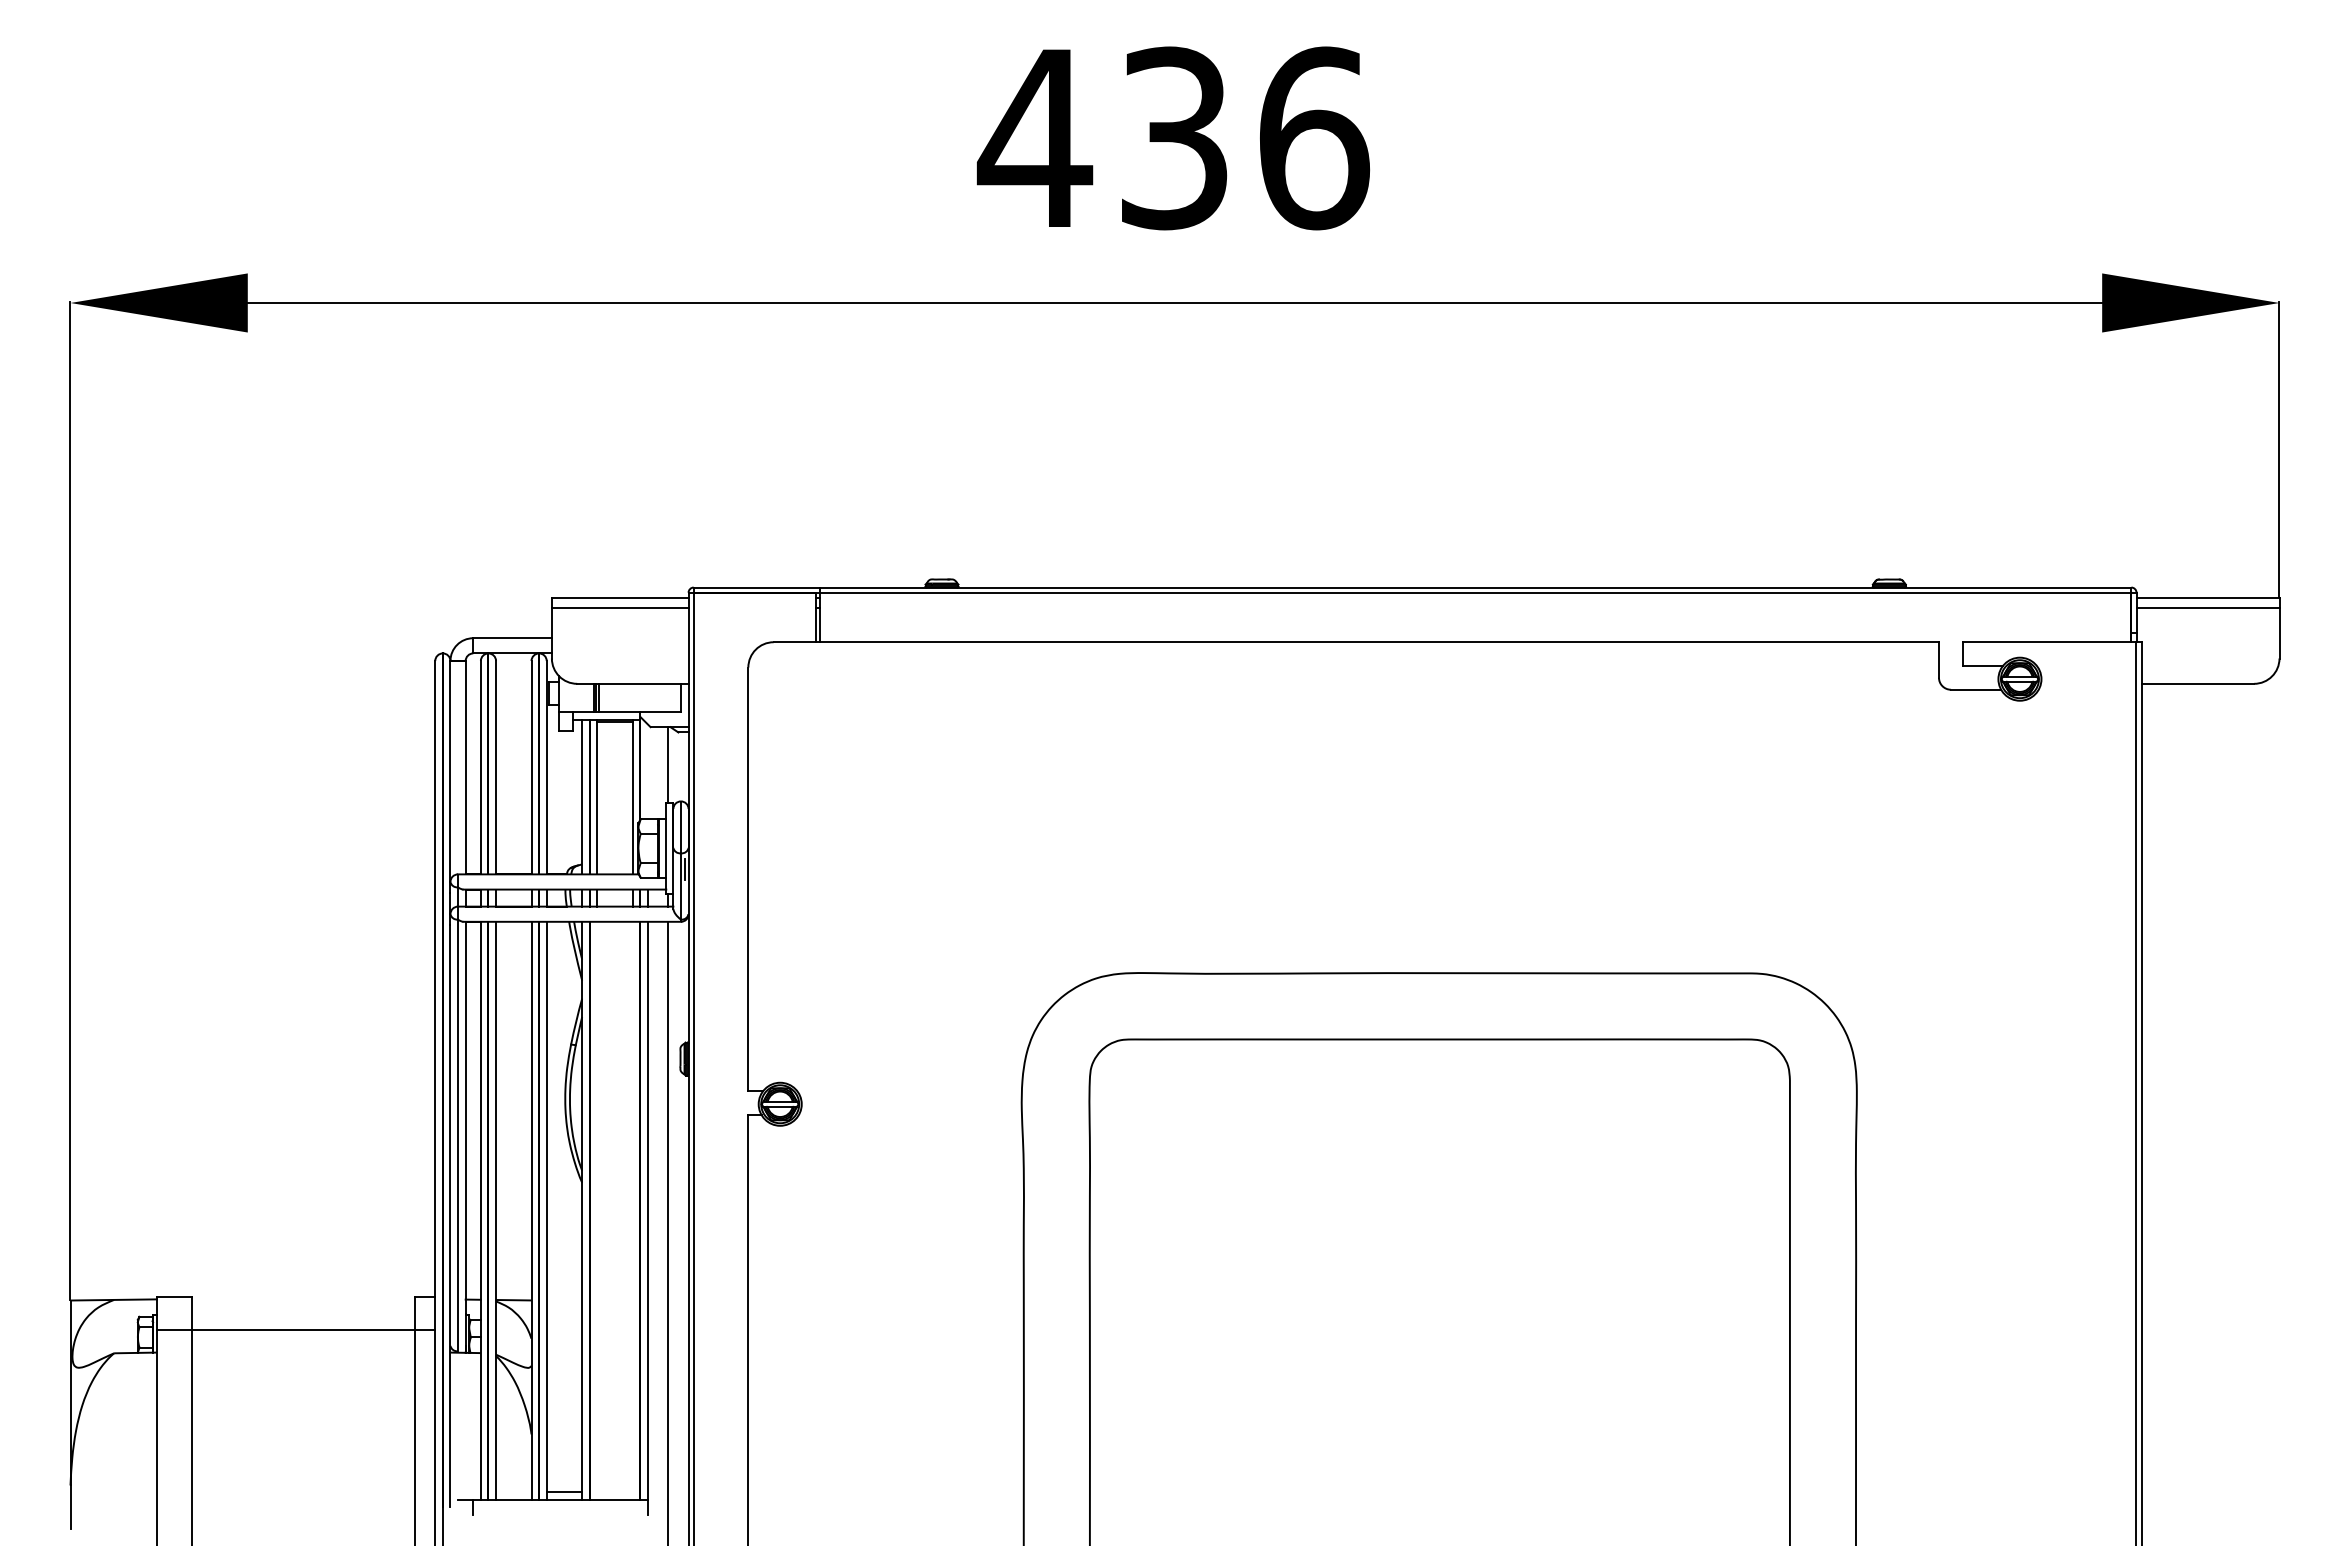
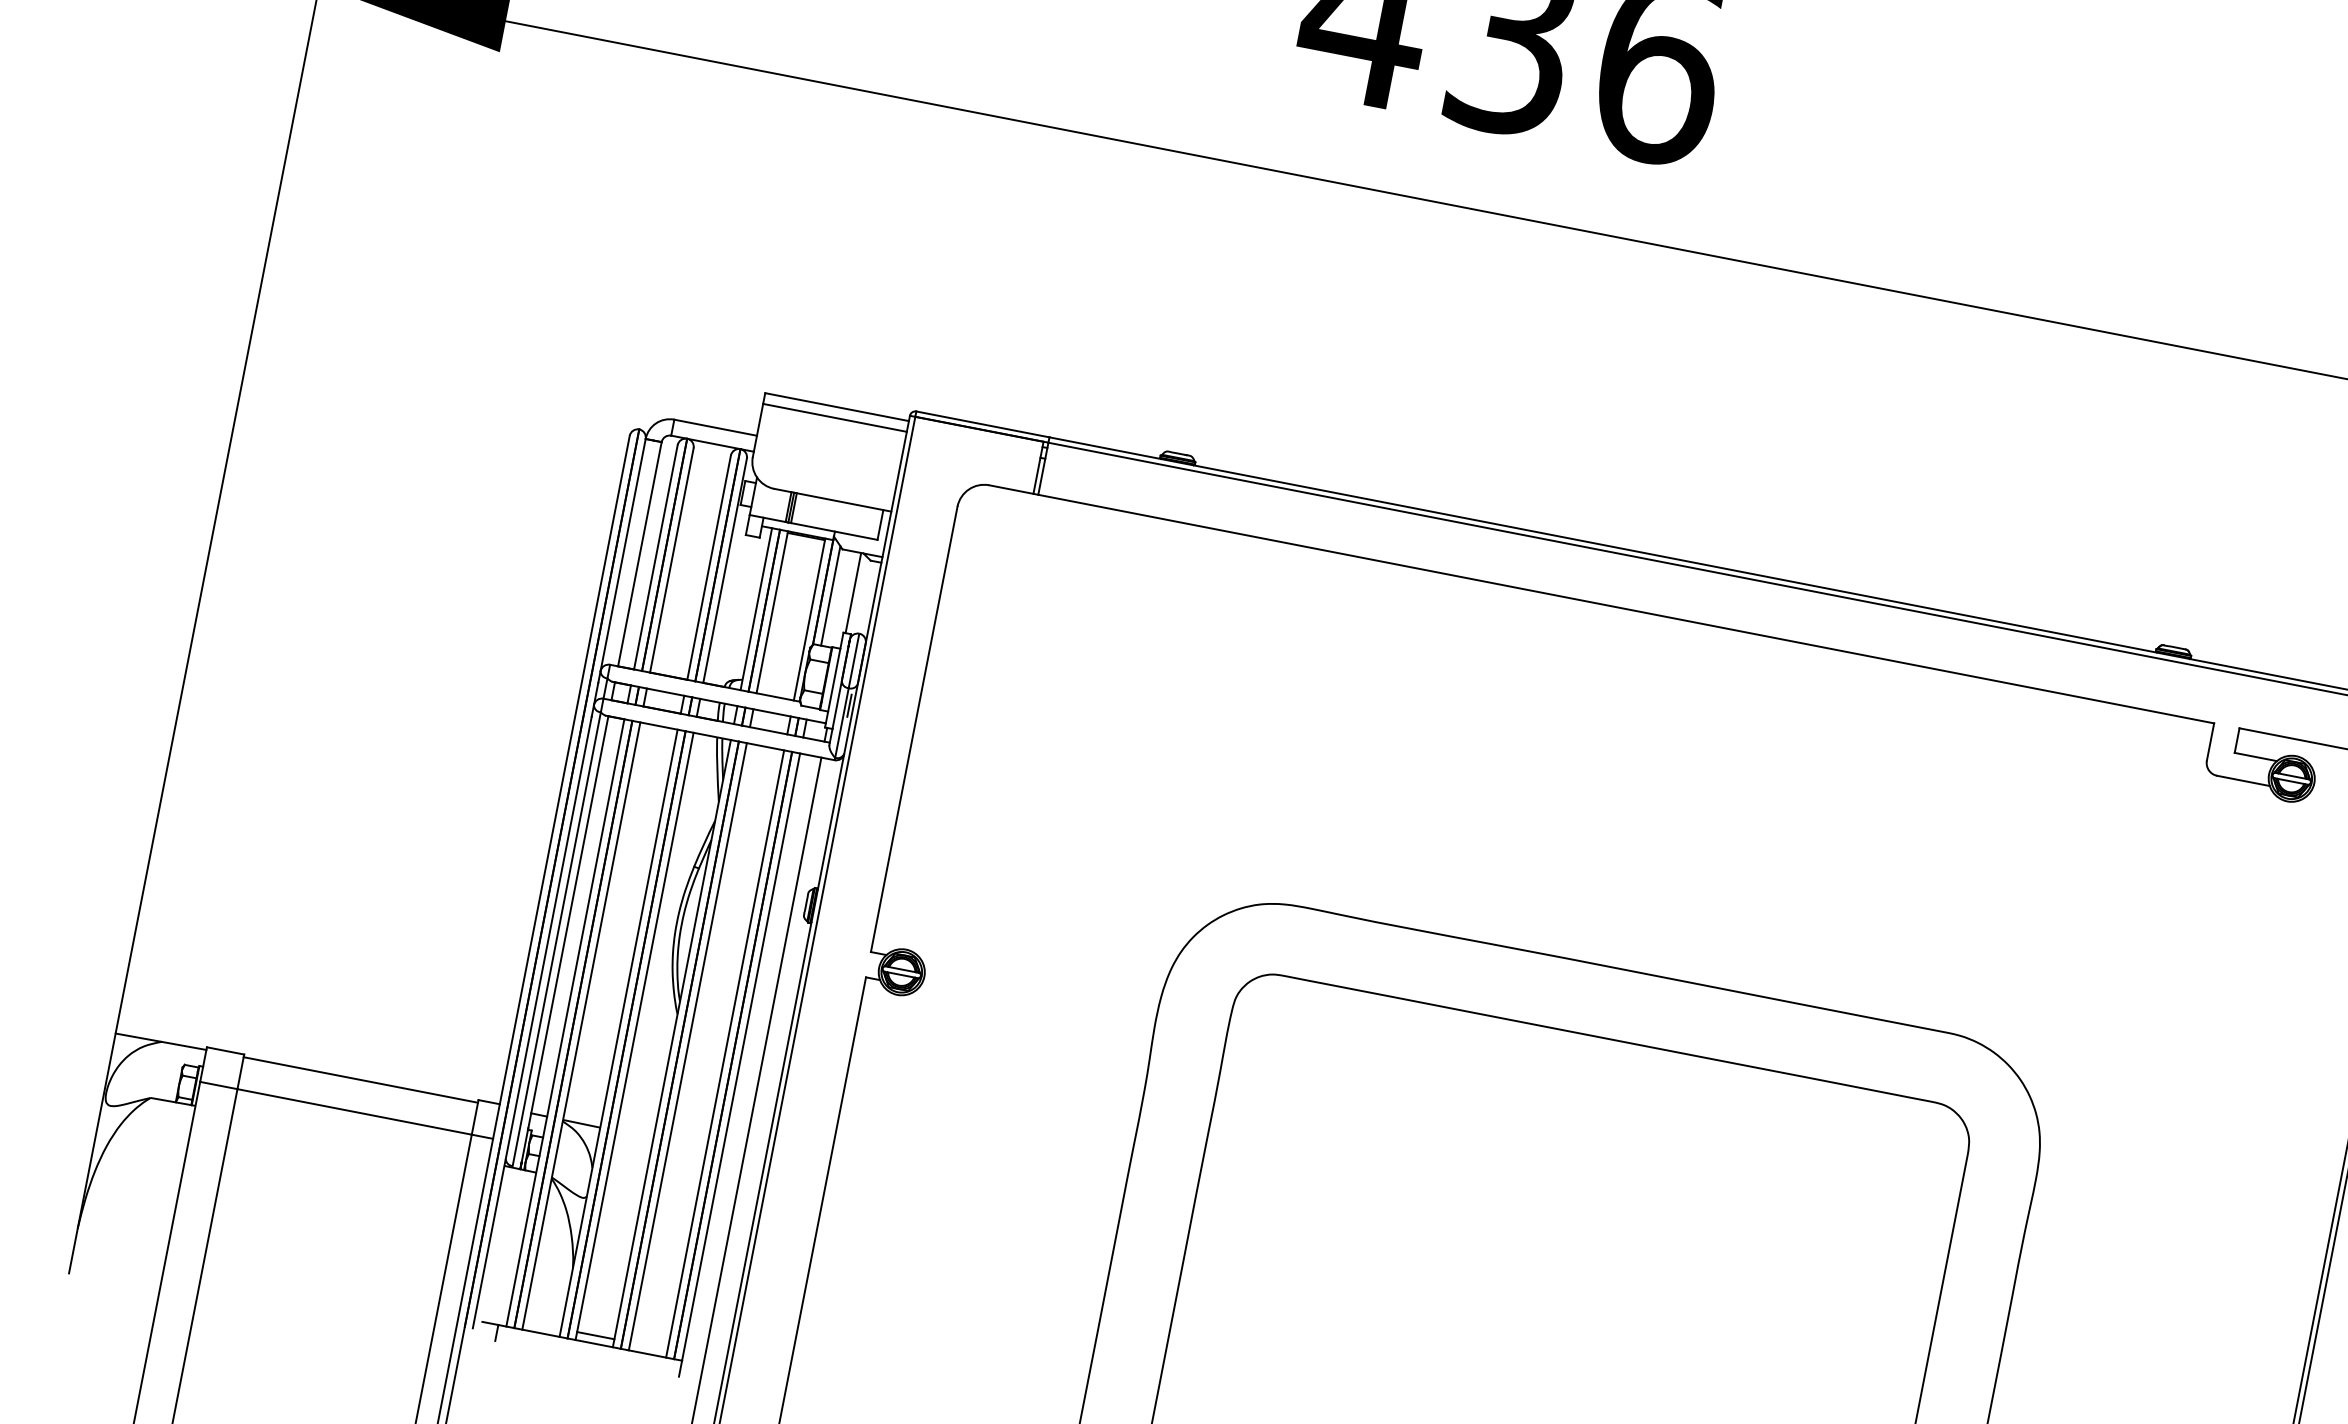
line: (648, 771) -> (831, 595), added
line: (597, 1210) -> (688, 1046), added
line: (632, 1210) -> (724, 1053), added
line: (303, 1299) -> (360, 1080), added

